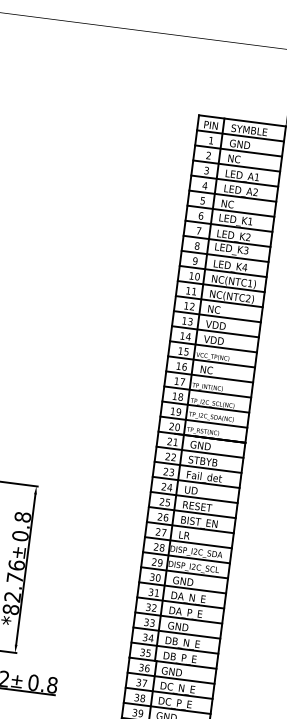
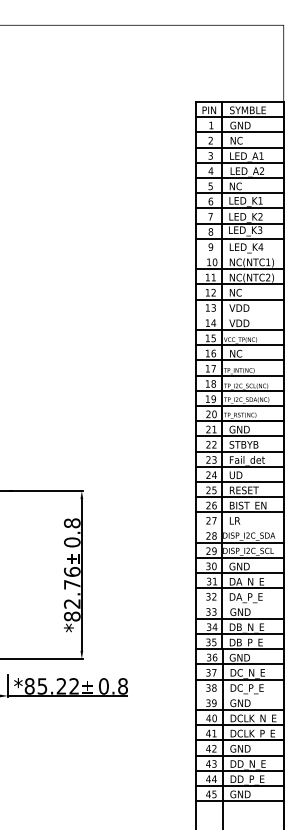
line: (222, 271) -> (239, 253), removed
line: (215, 331) -> (239, 314), removed
line: (188, 542) -> (239, 527), removed
line: (178, 617) -> (239, 603), removed
line: (166, 708) -> (239, 694), removed

